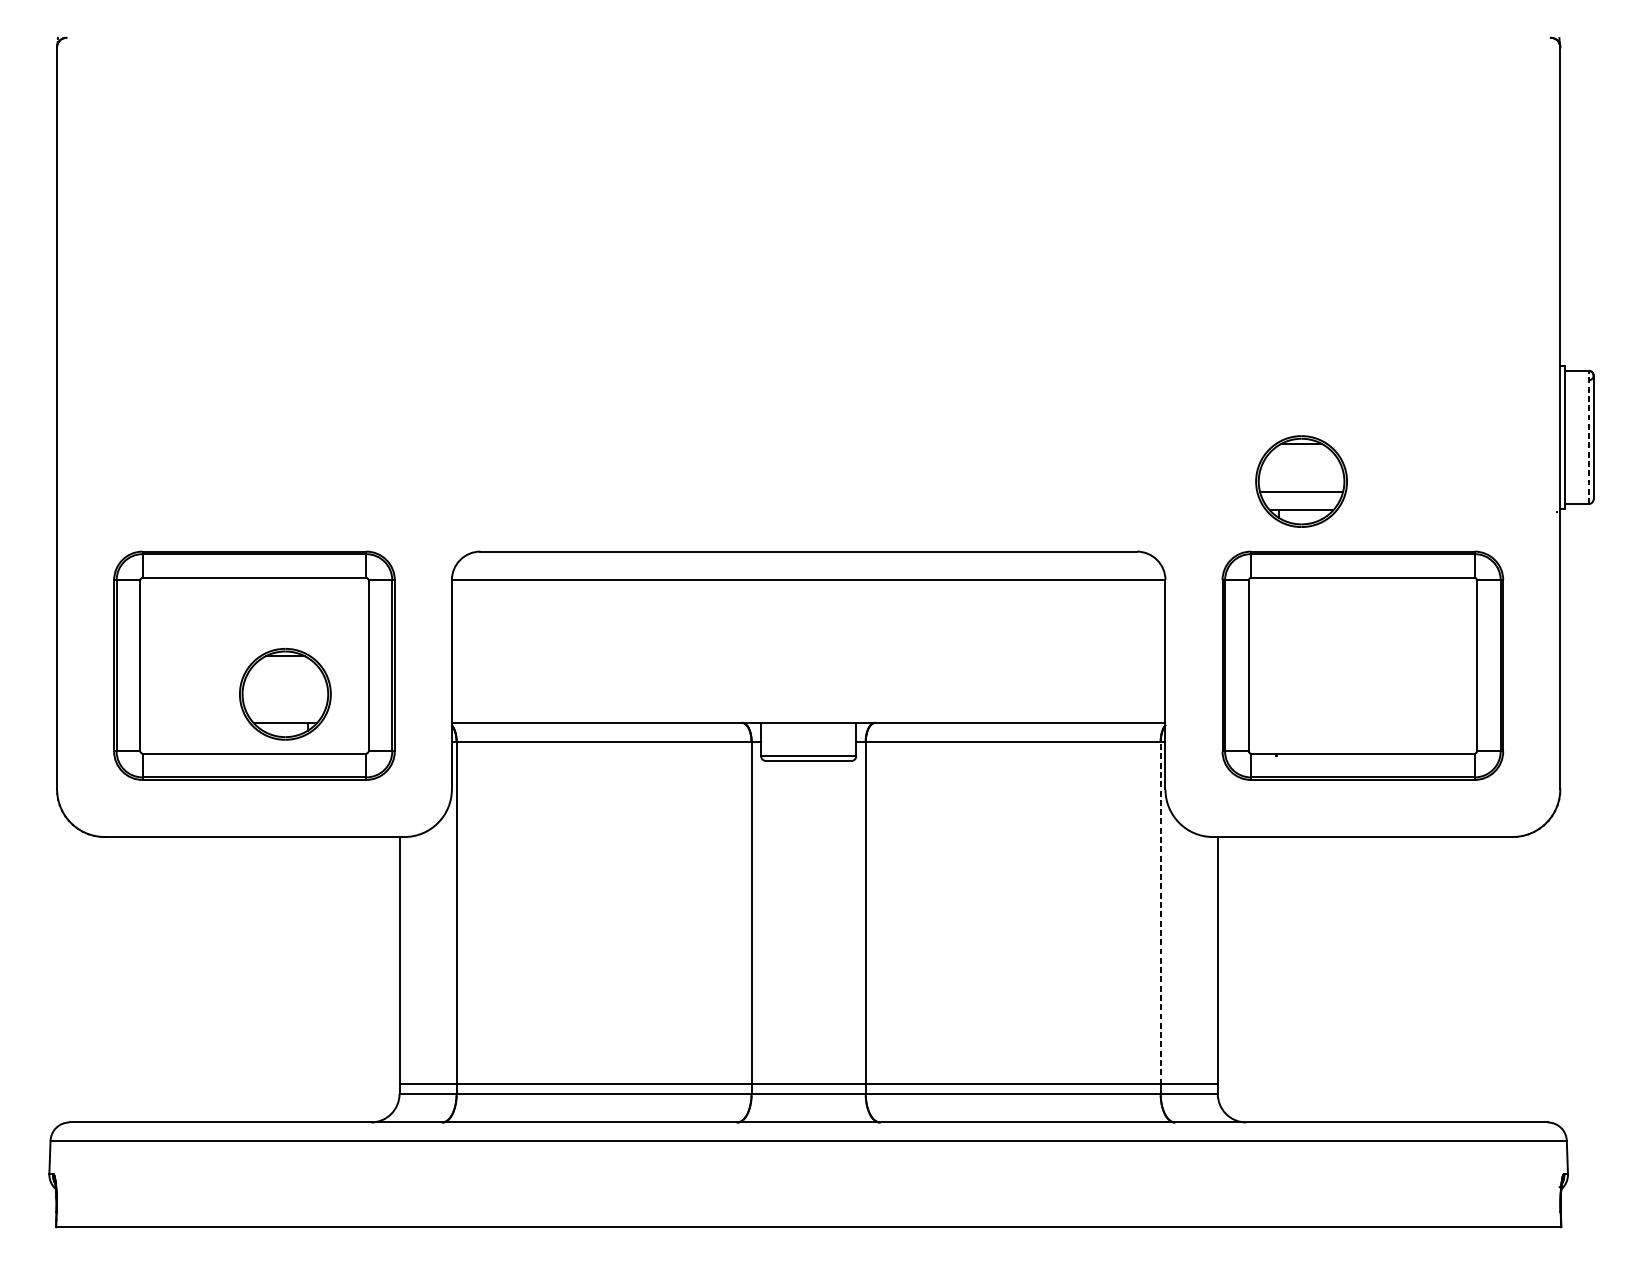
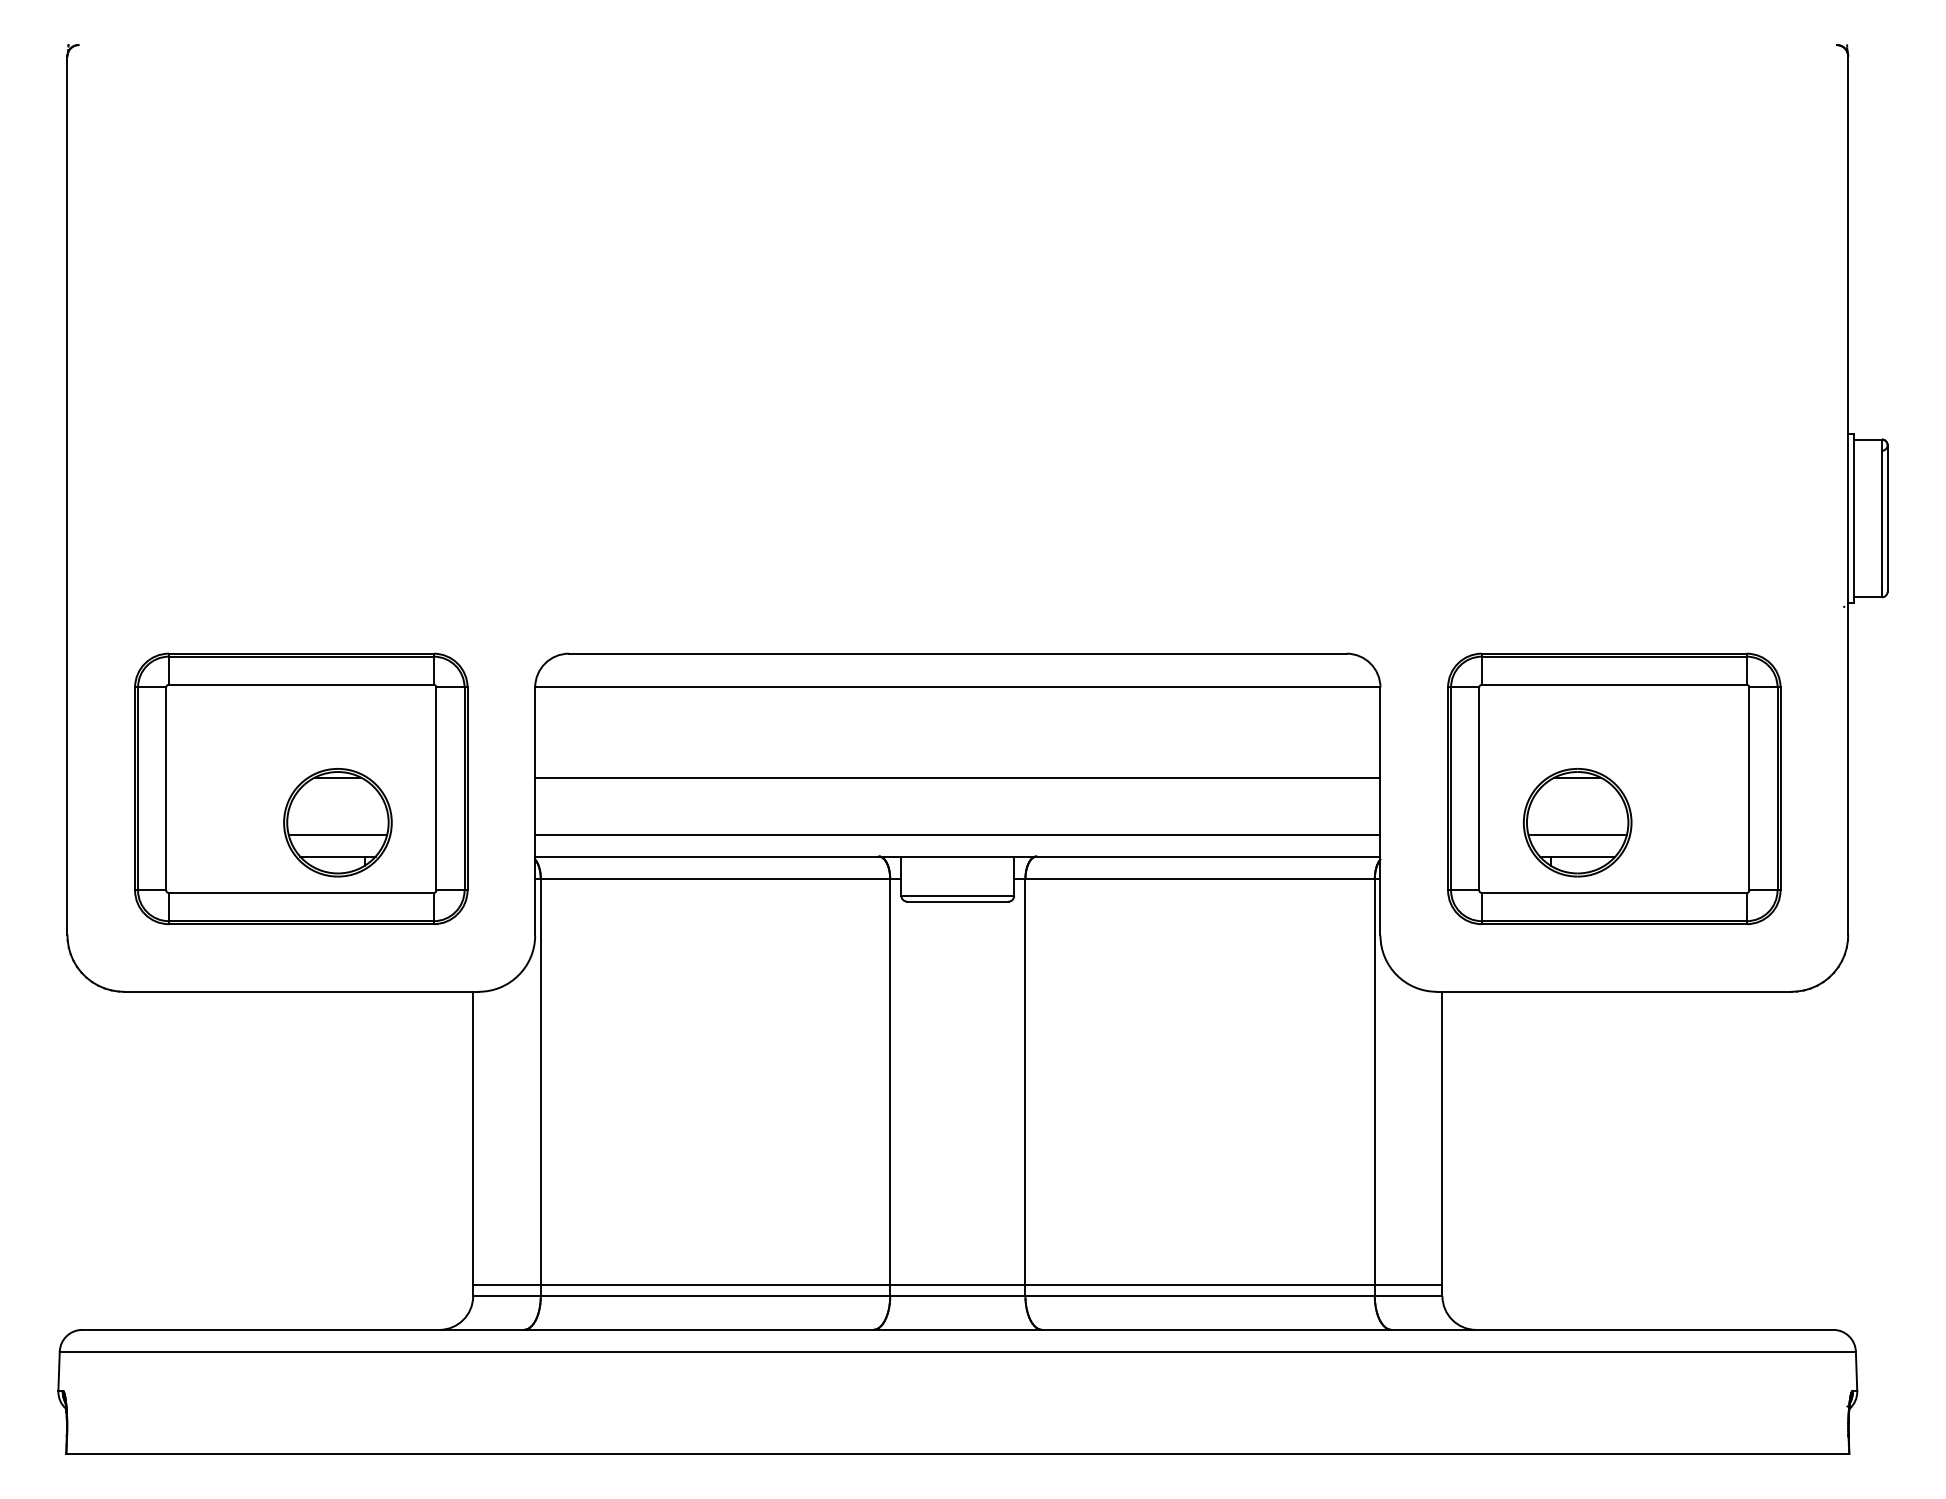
line: (1588, 437) -> (1881, 518), dashed -> solid
part: (1301, 481) -> (1577, 822), moved
line: (808, 656) -> (957, 777), added
line: (285, 704) -> (337, 834), added
line: (808, 704) -> (957, 834), added
line: (1160, 912) -> (1374, 1081), dashed -> solid

